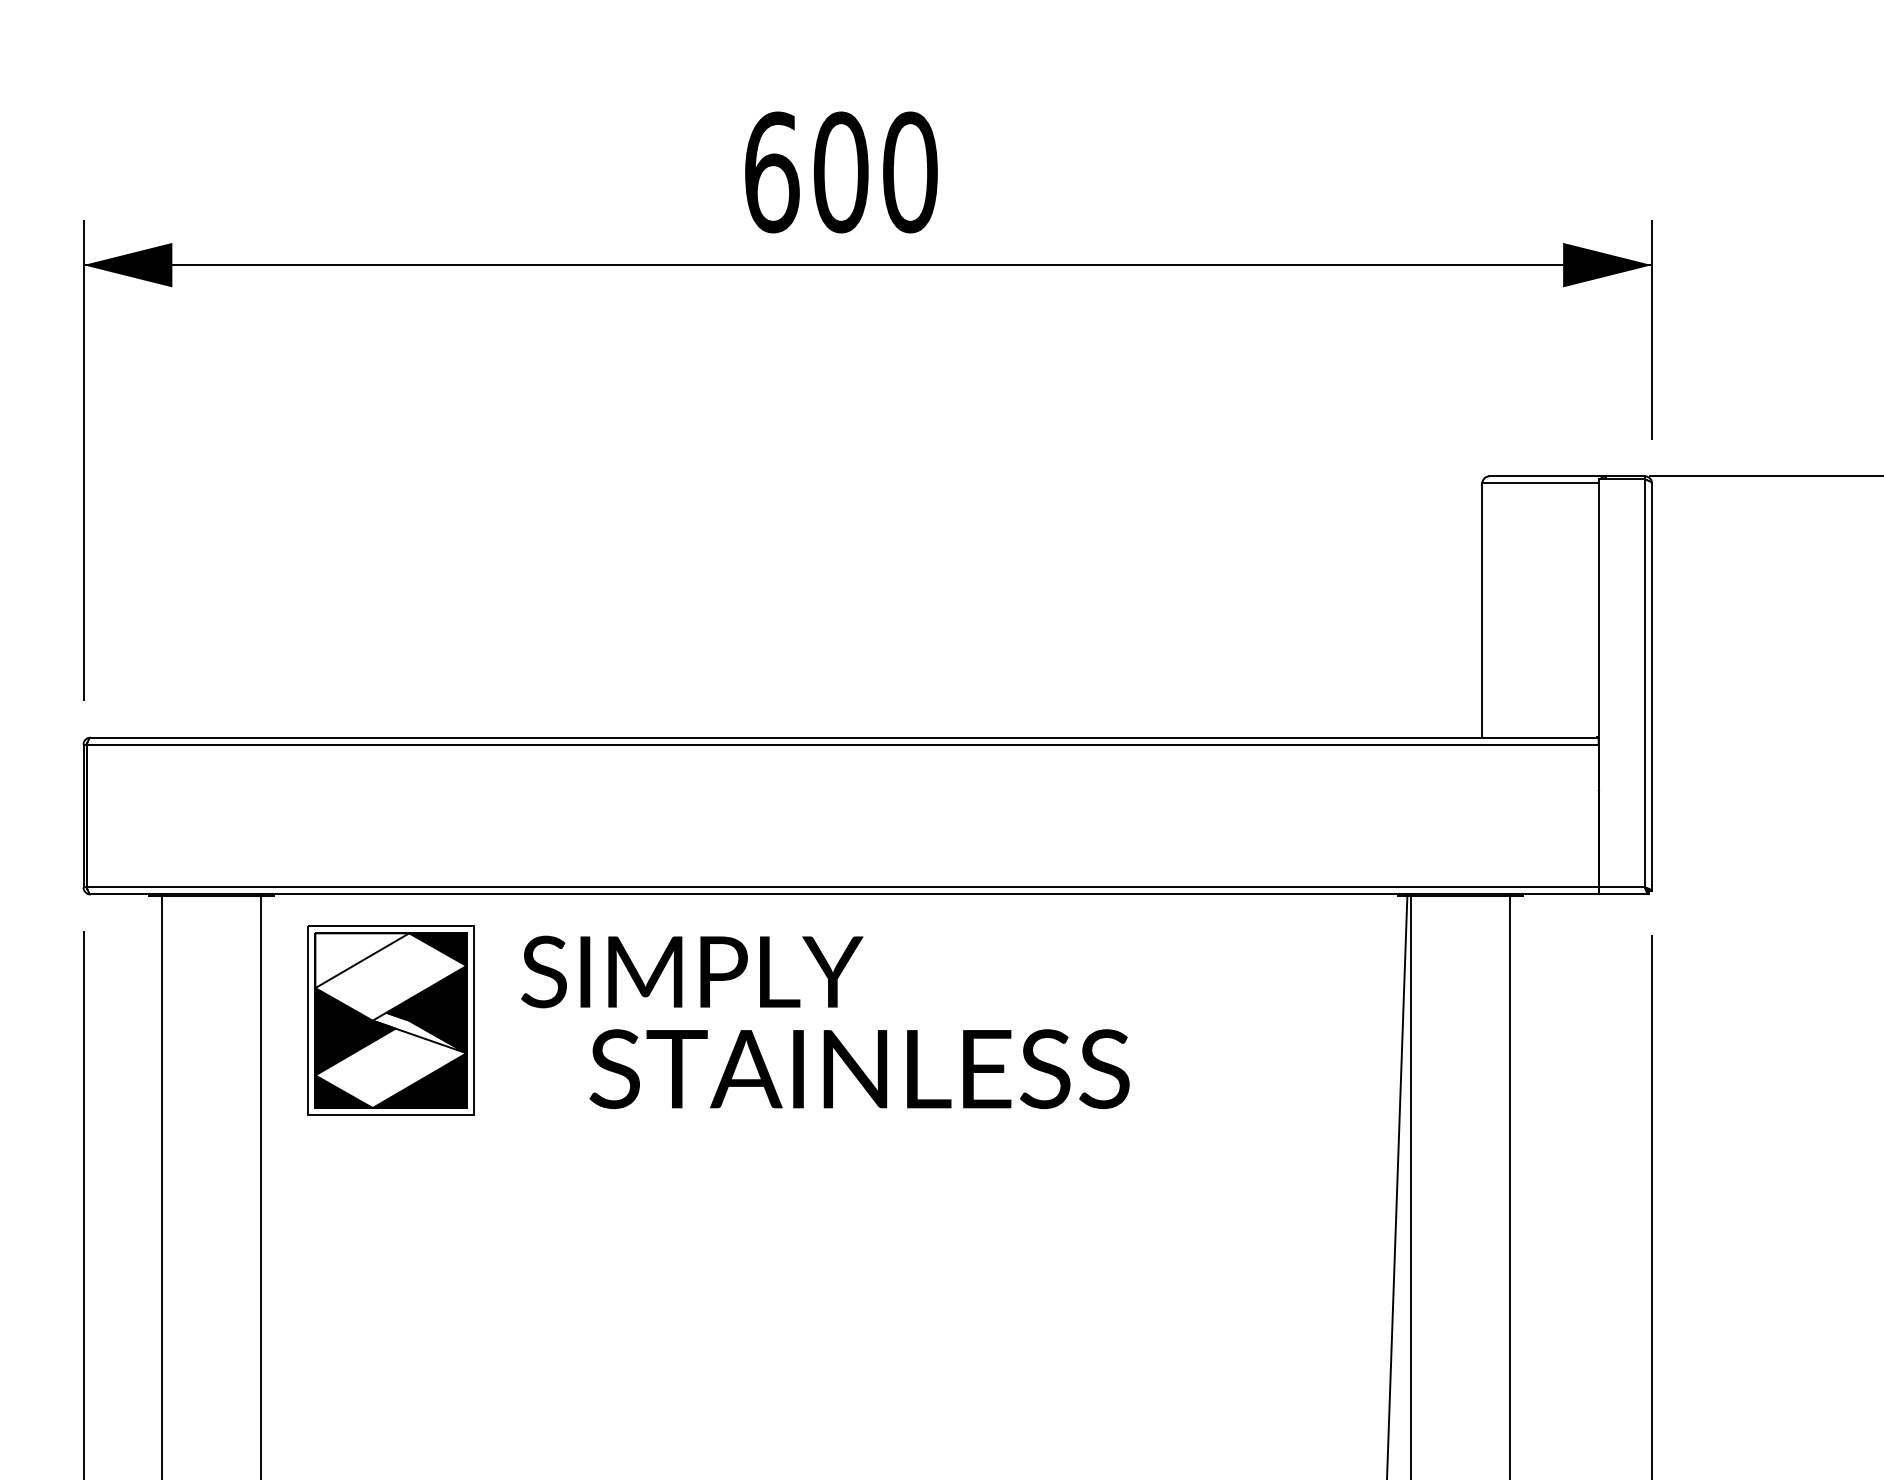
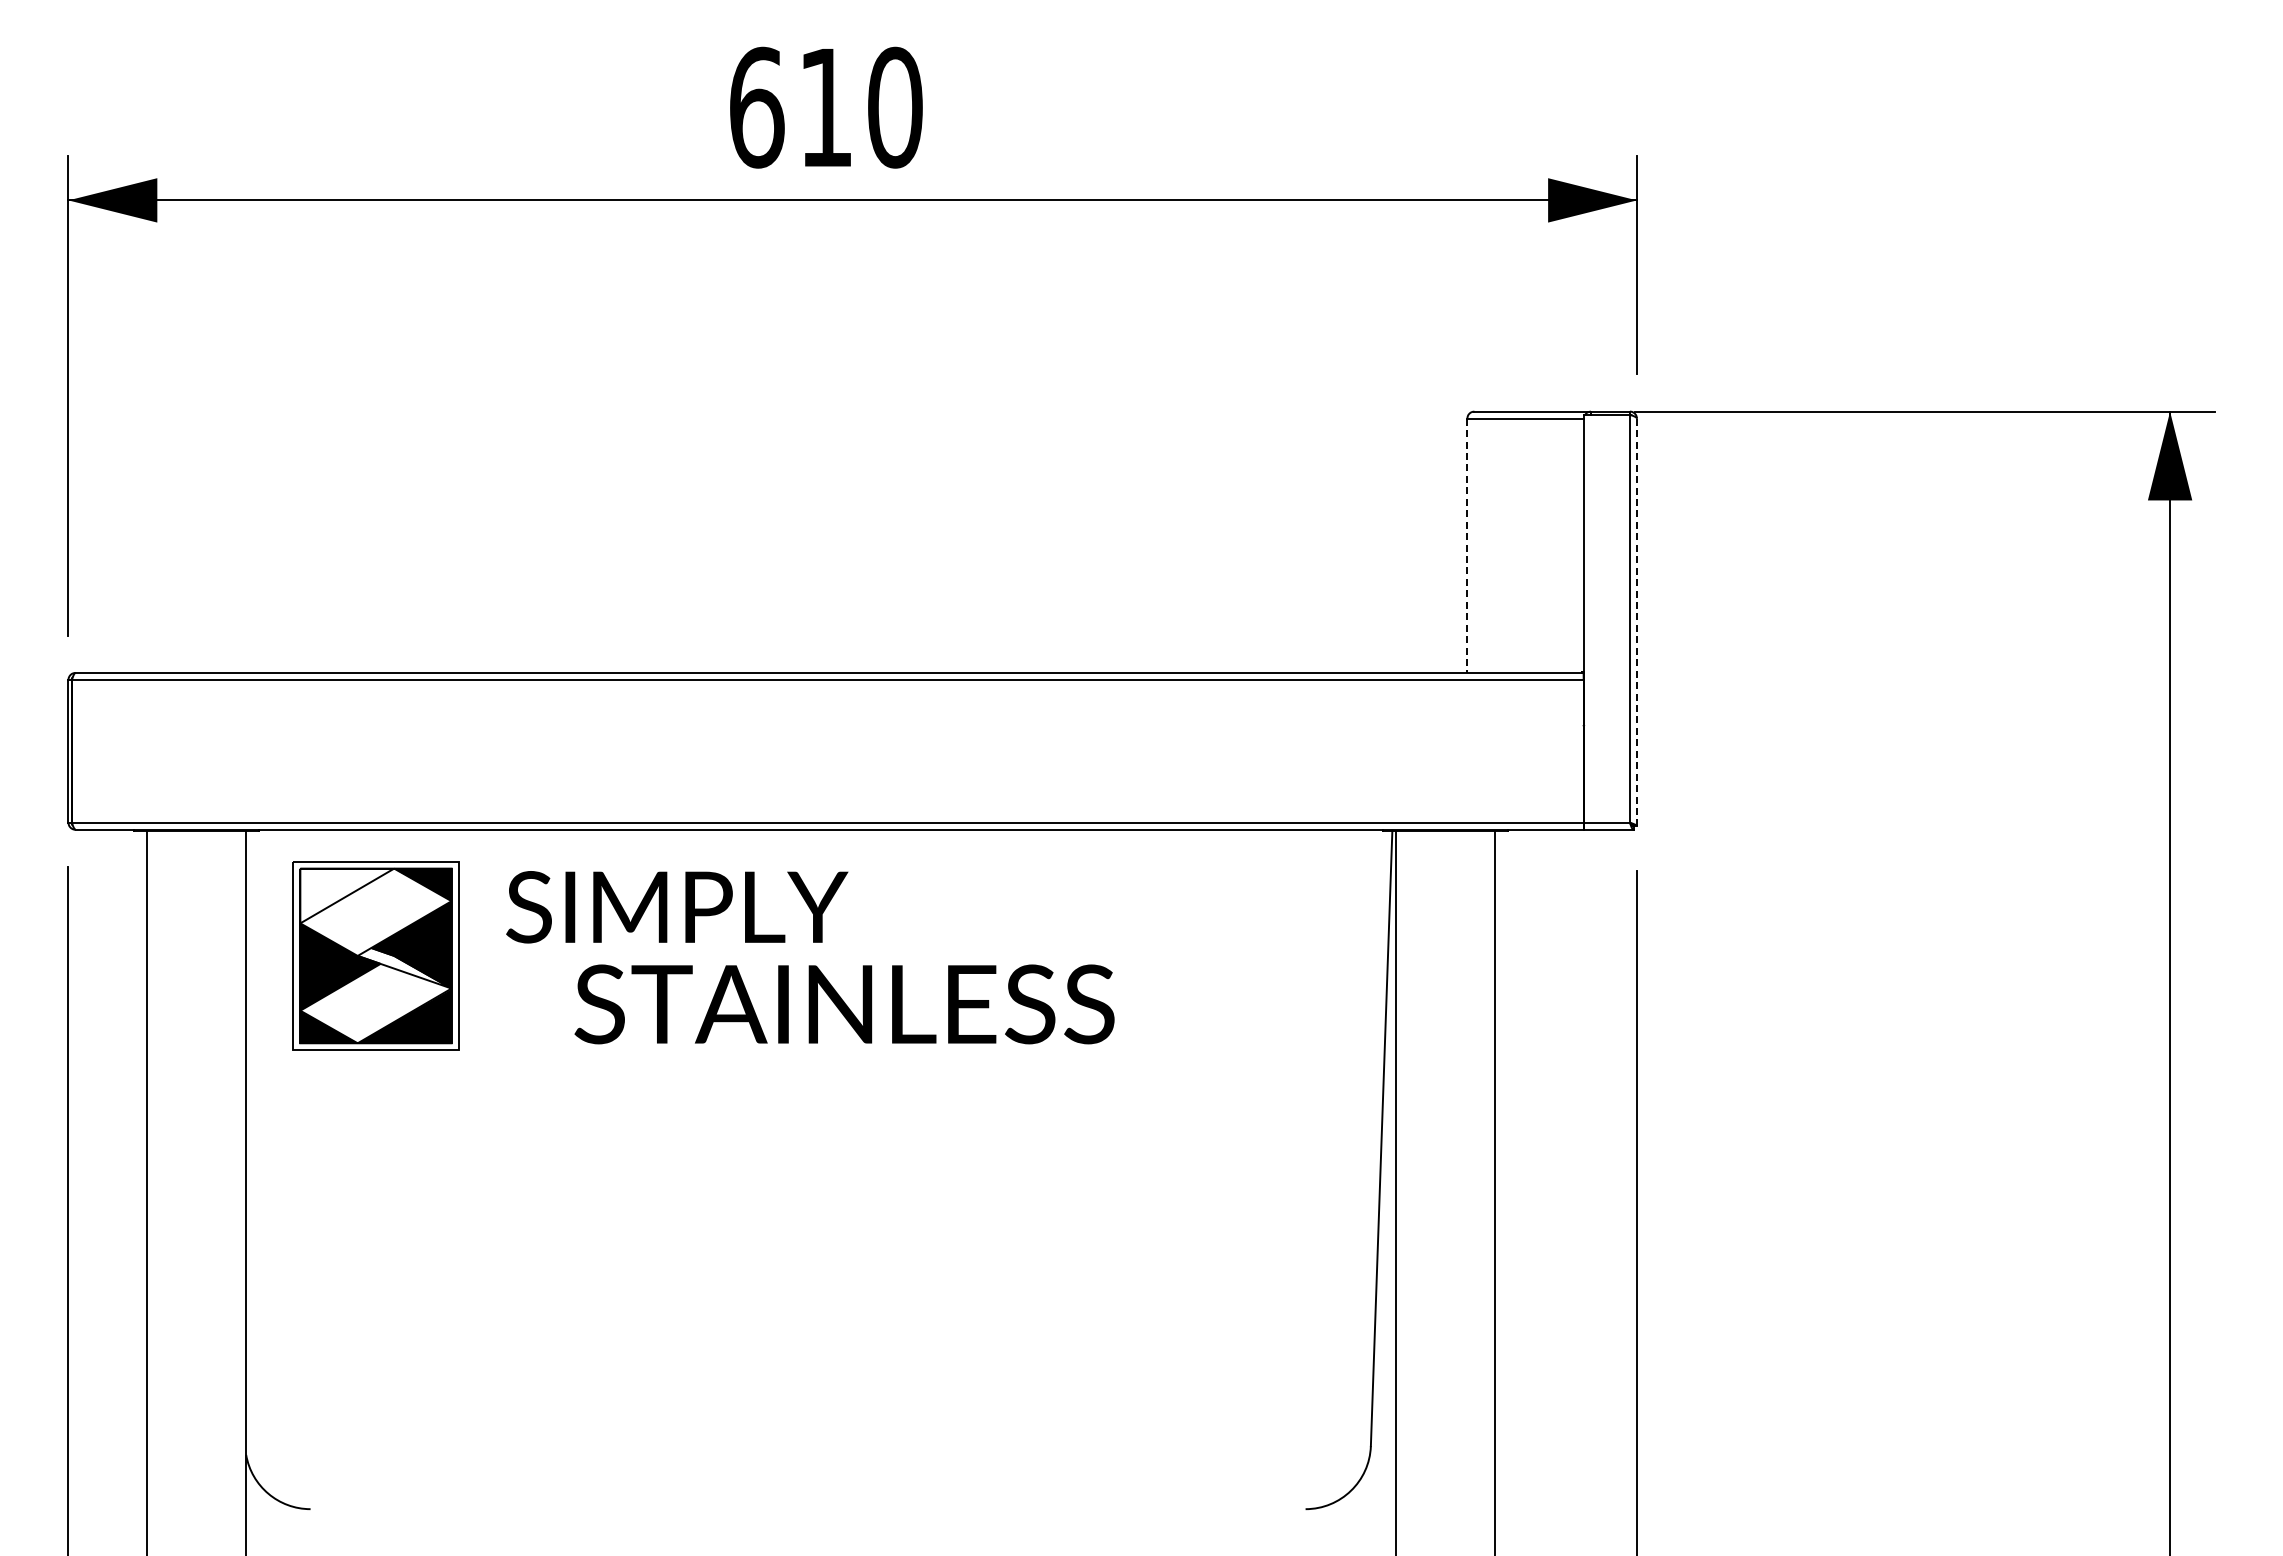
text: (840, 172) -> (825, 107), 600 -> 610
line: (1482, 611) -> (1467, 546), solid -> dashed
line: (1651, 687) -> (1636, 622), solid -> dashed

